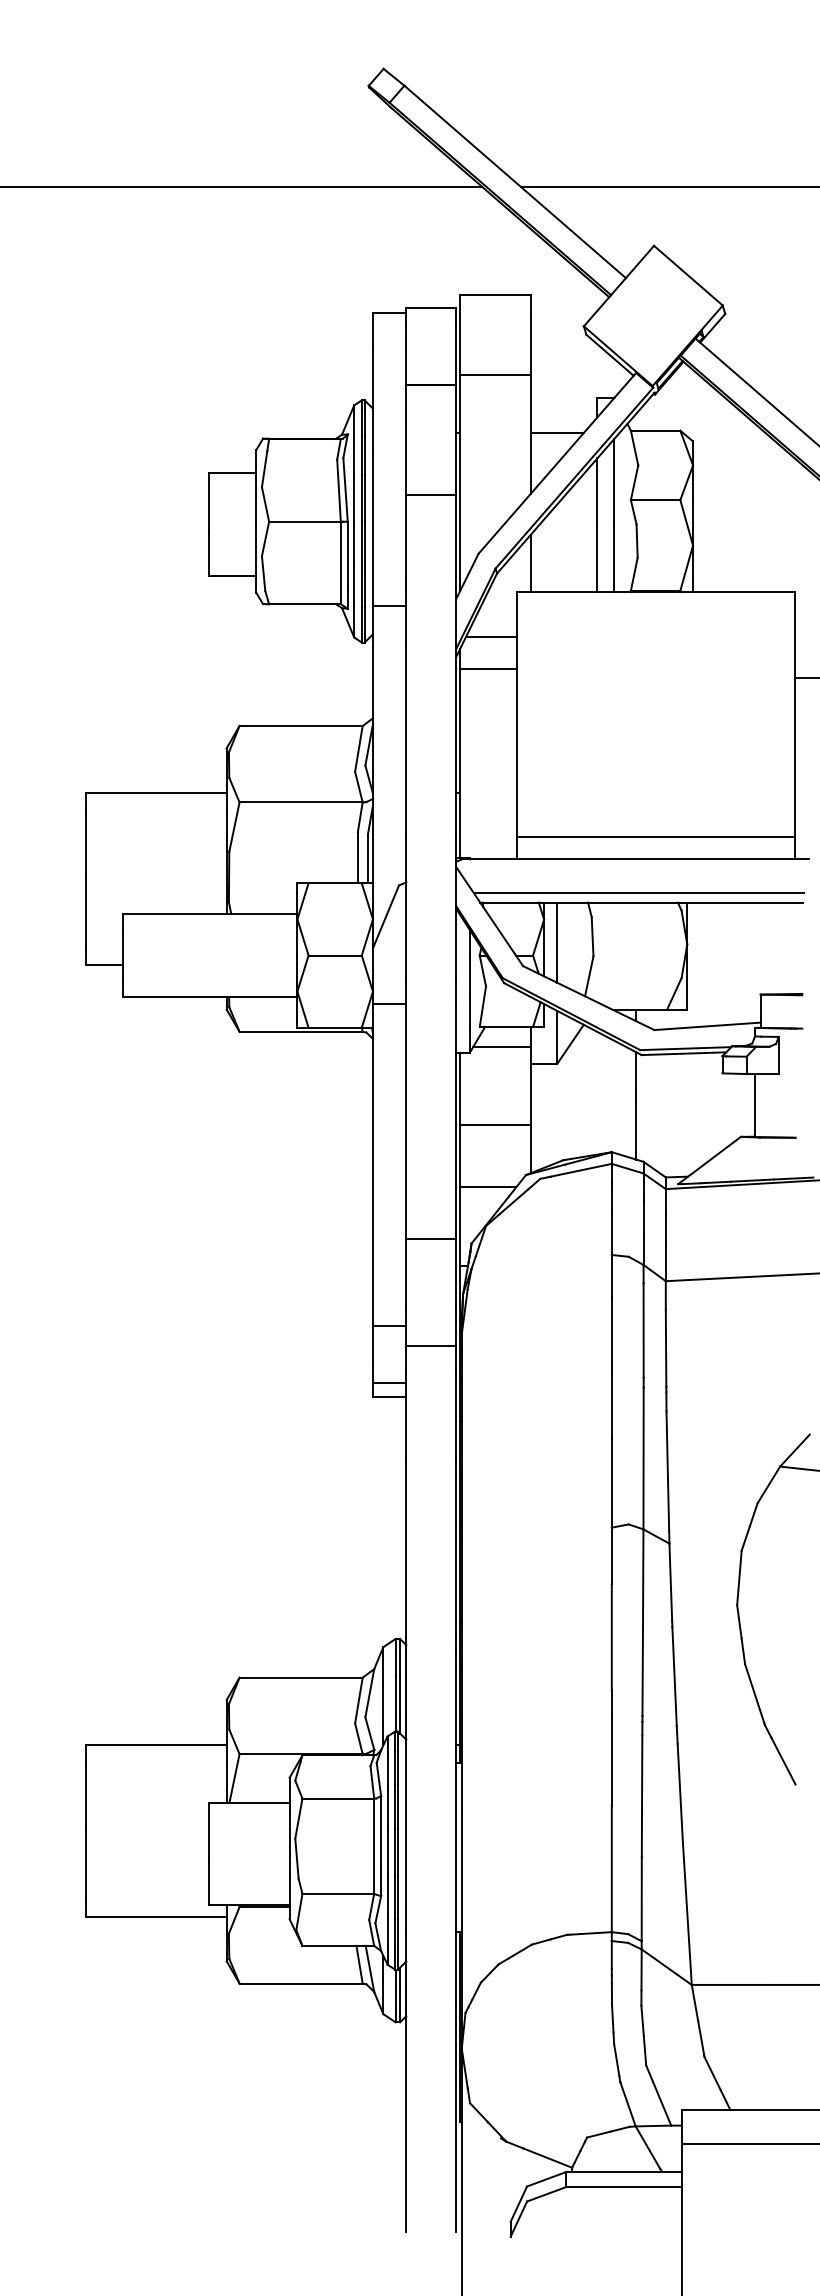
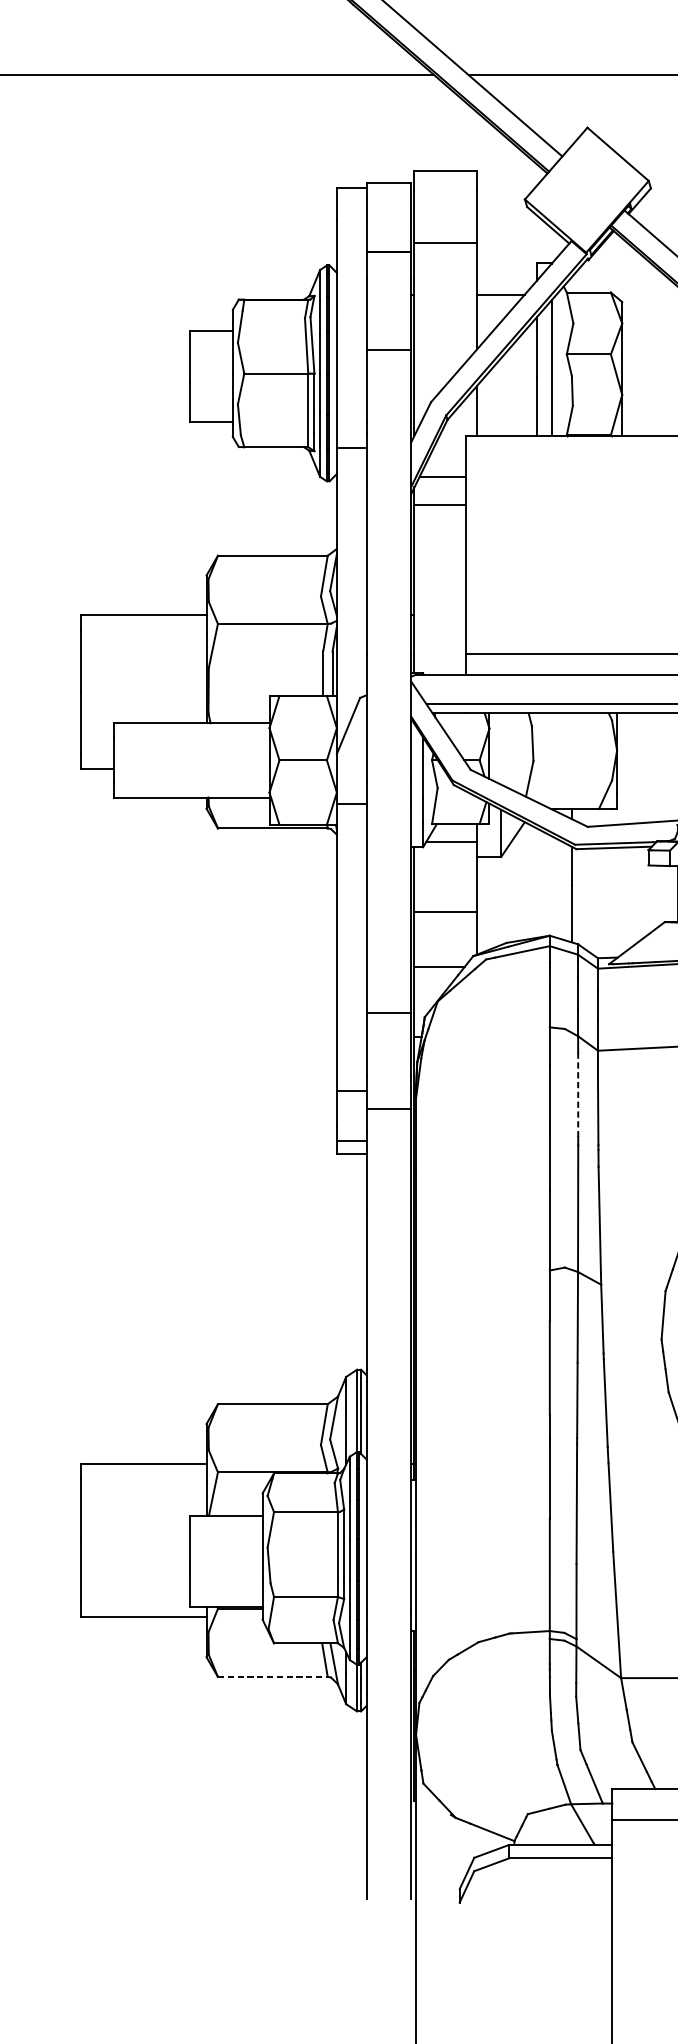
line: (557, 942) -> (501, 748), removed
line: (643, 1330) -> (578, 1094), solid -> dashed
line: (301, 1983) -> (273, 1676), solid -> dashed

